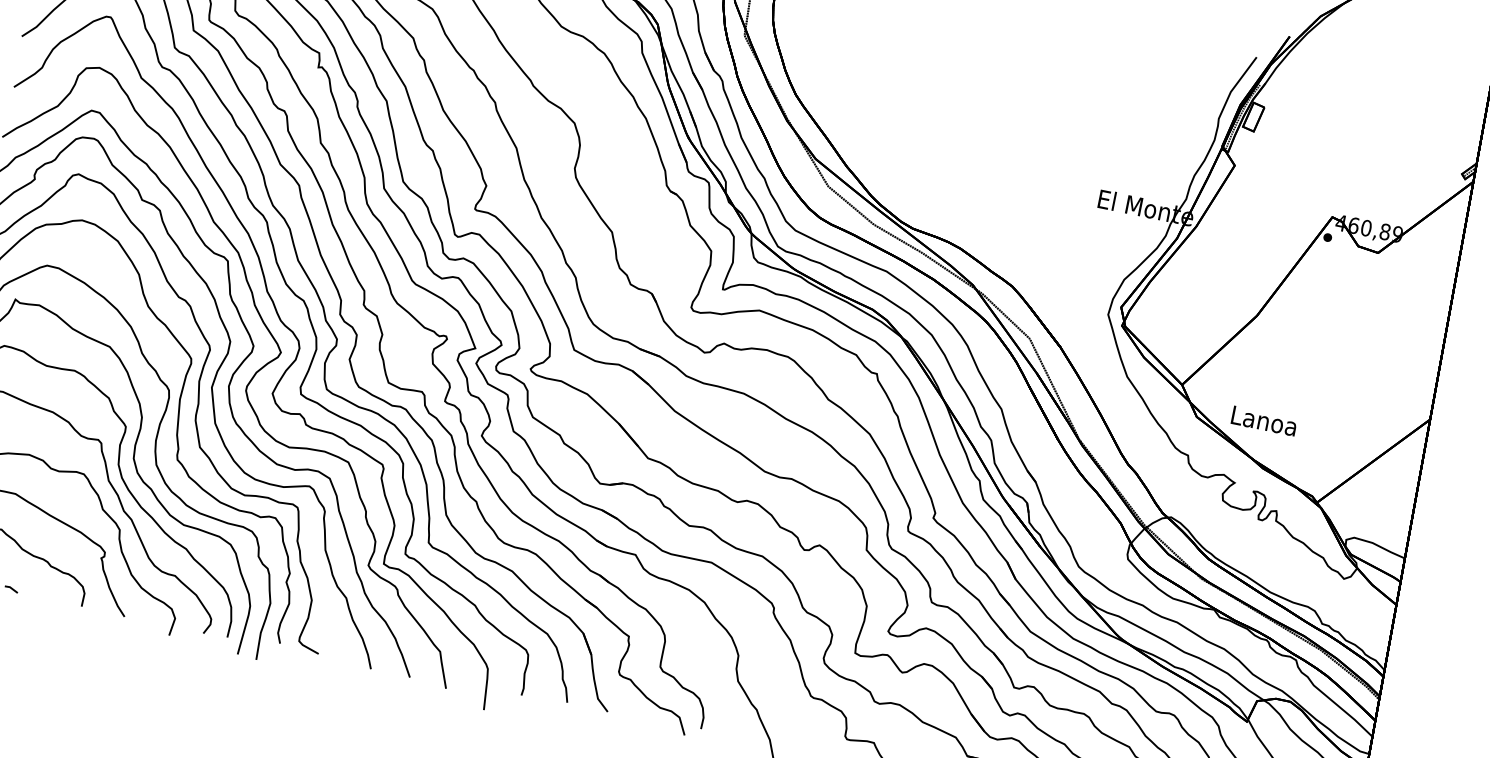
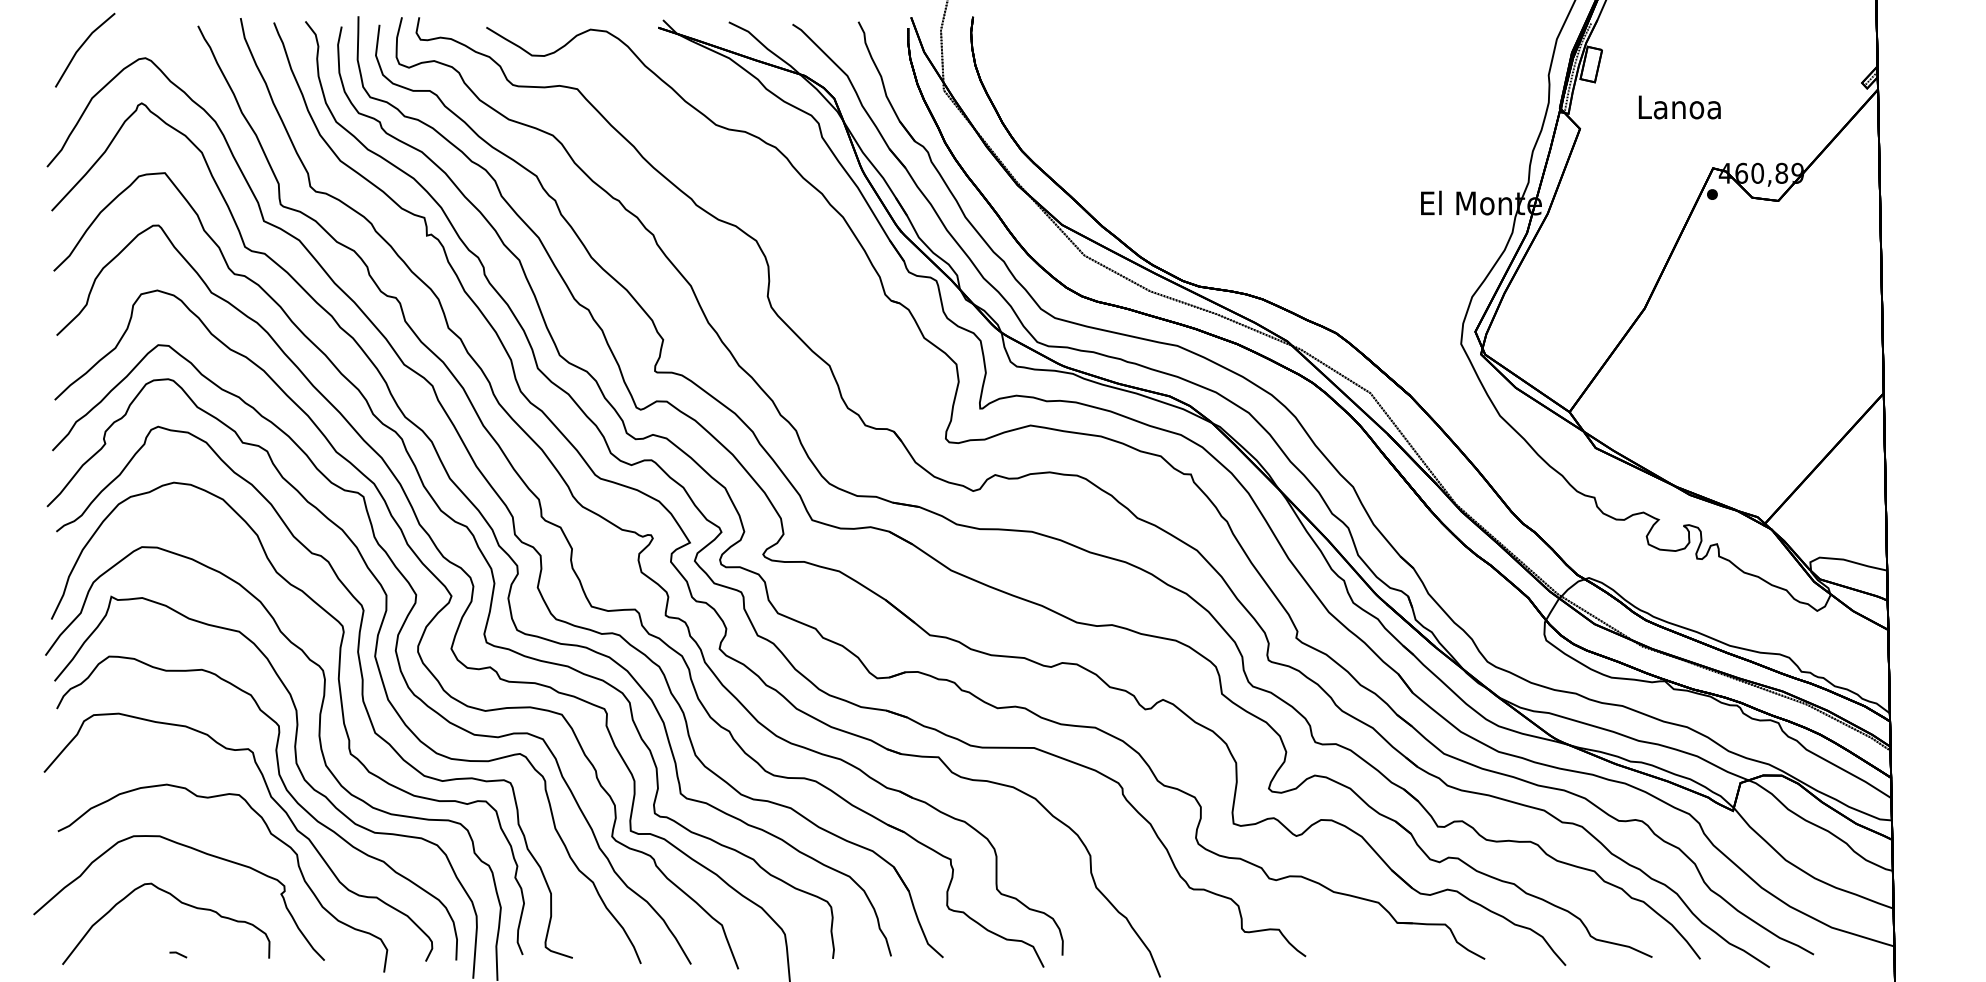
text: (1264, 421) -> (1679, 107), moved

